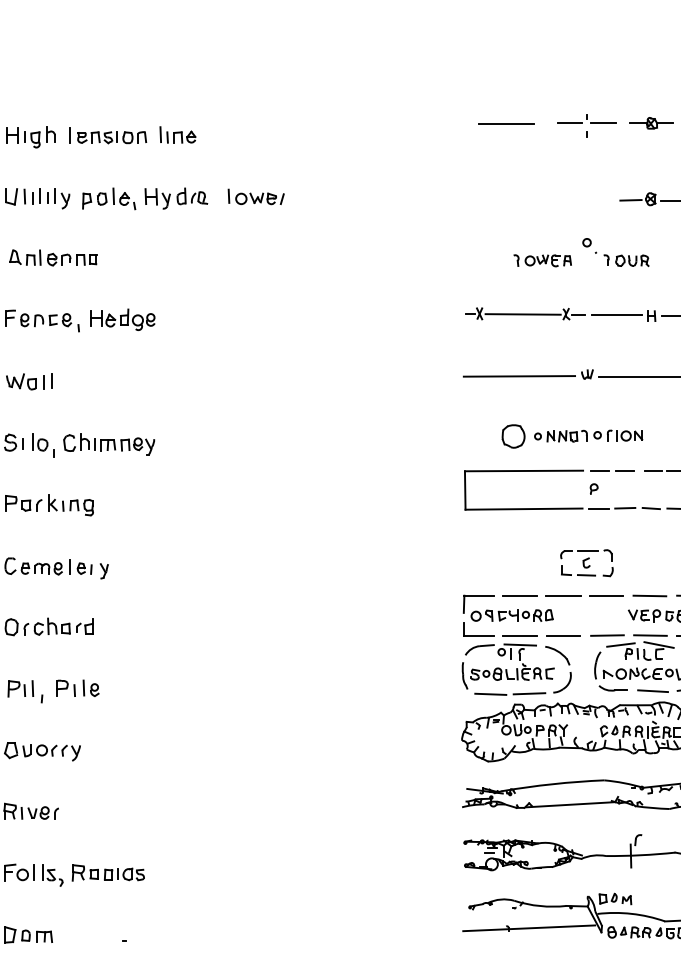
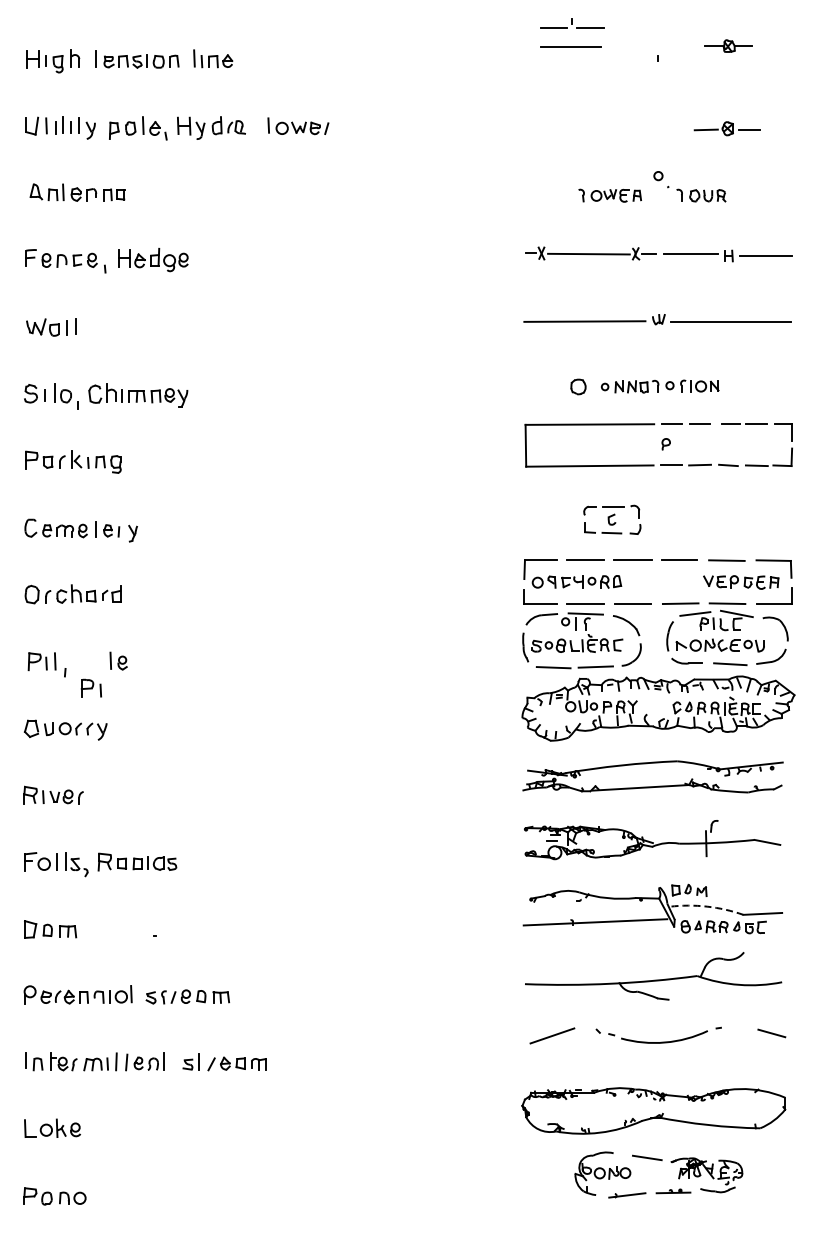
part: (587, 119) -> (572, 23), moved
part: (513, 436) -> (578, 386), size x0.6
part: (587, 562) -> (612, 519), moved
part: (65, 687) -> (90, 687), moved
arc: (632, 913) -> (707, 906), solid -> dashed

